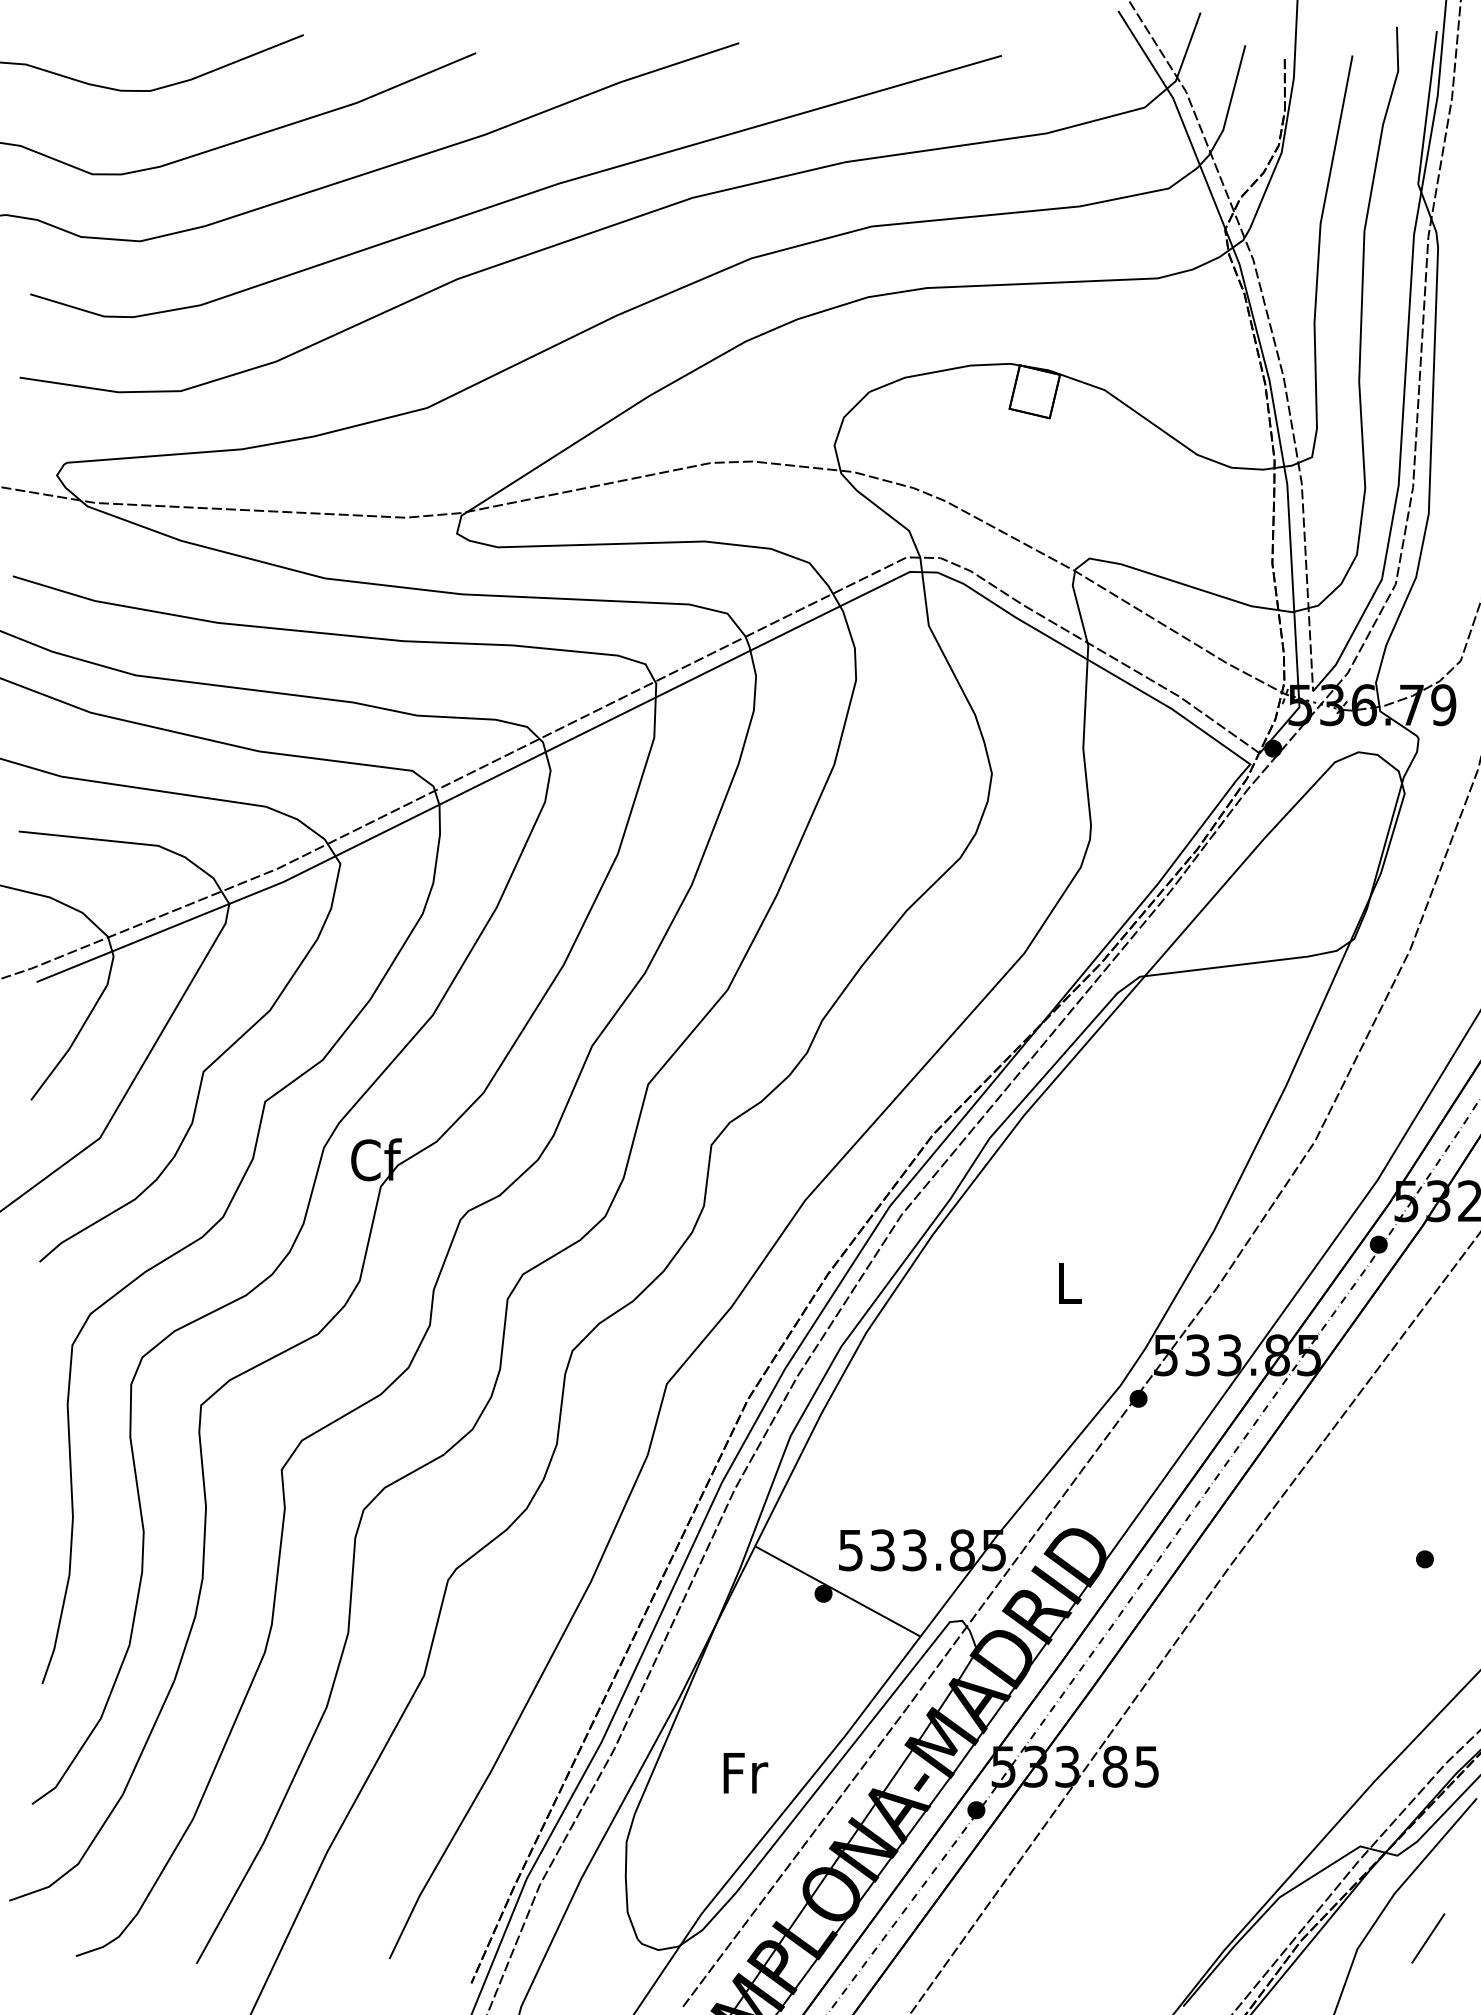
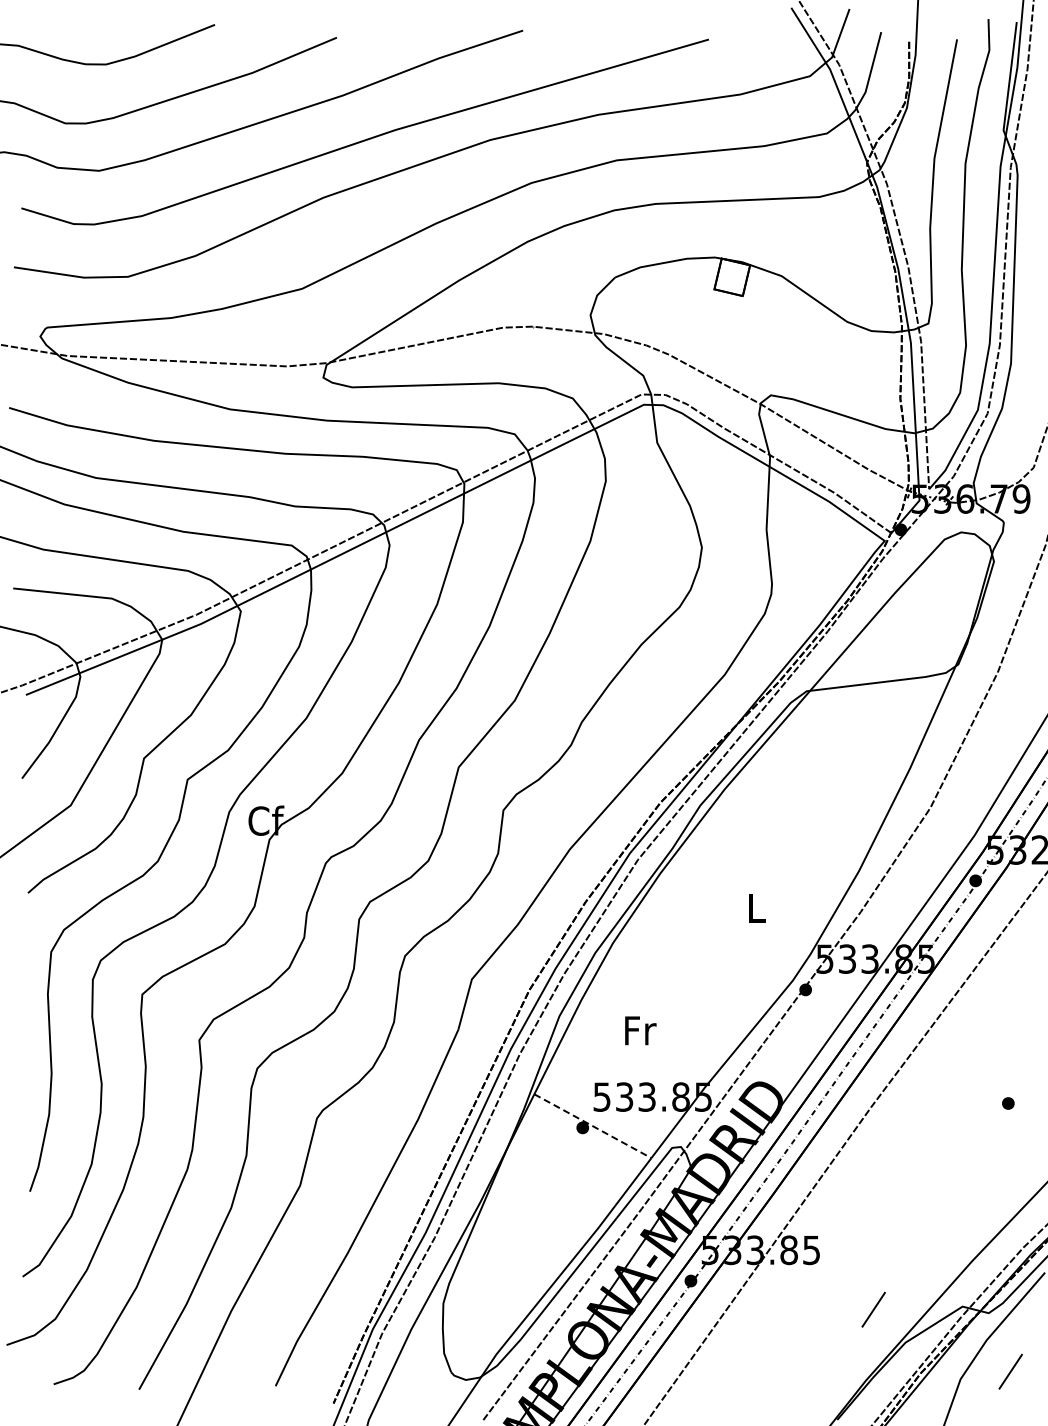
line: (837, 1591) -> (592, 1126), solid -> dashed
text: (745, 1772) -> (640, 1030), moved
line: (1234, 1850) -> (873, 1309), added

